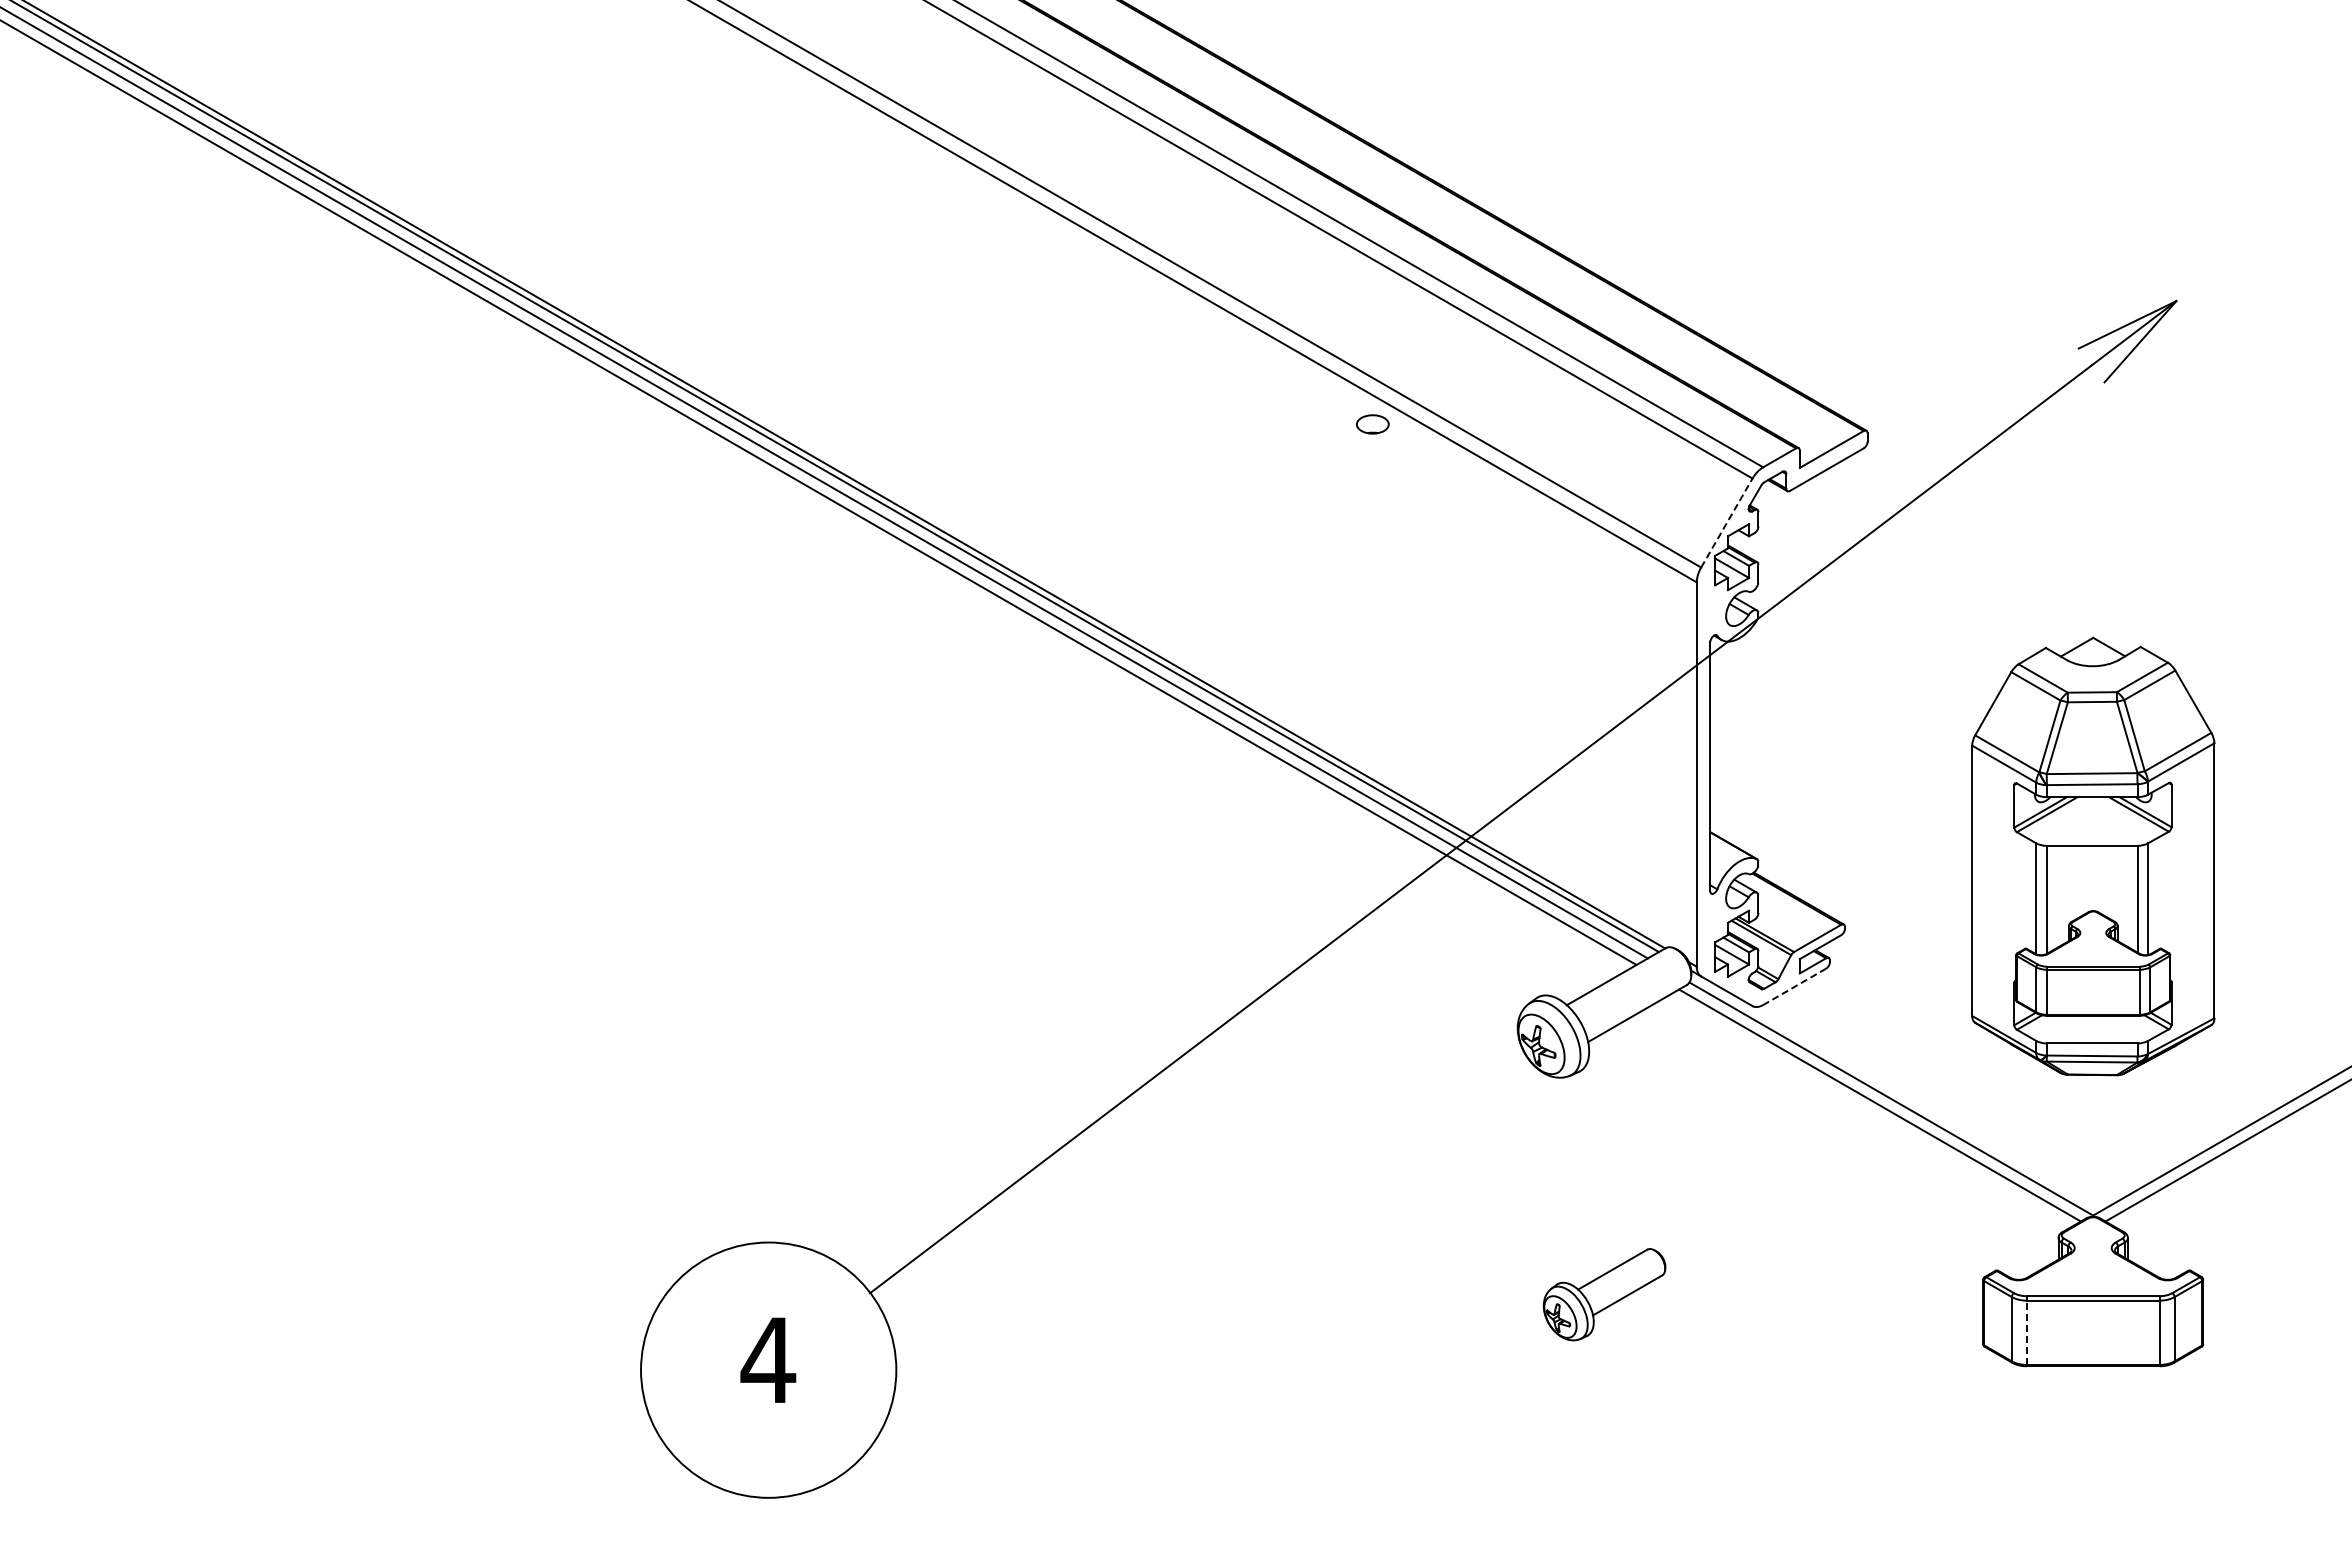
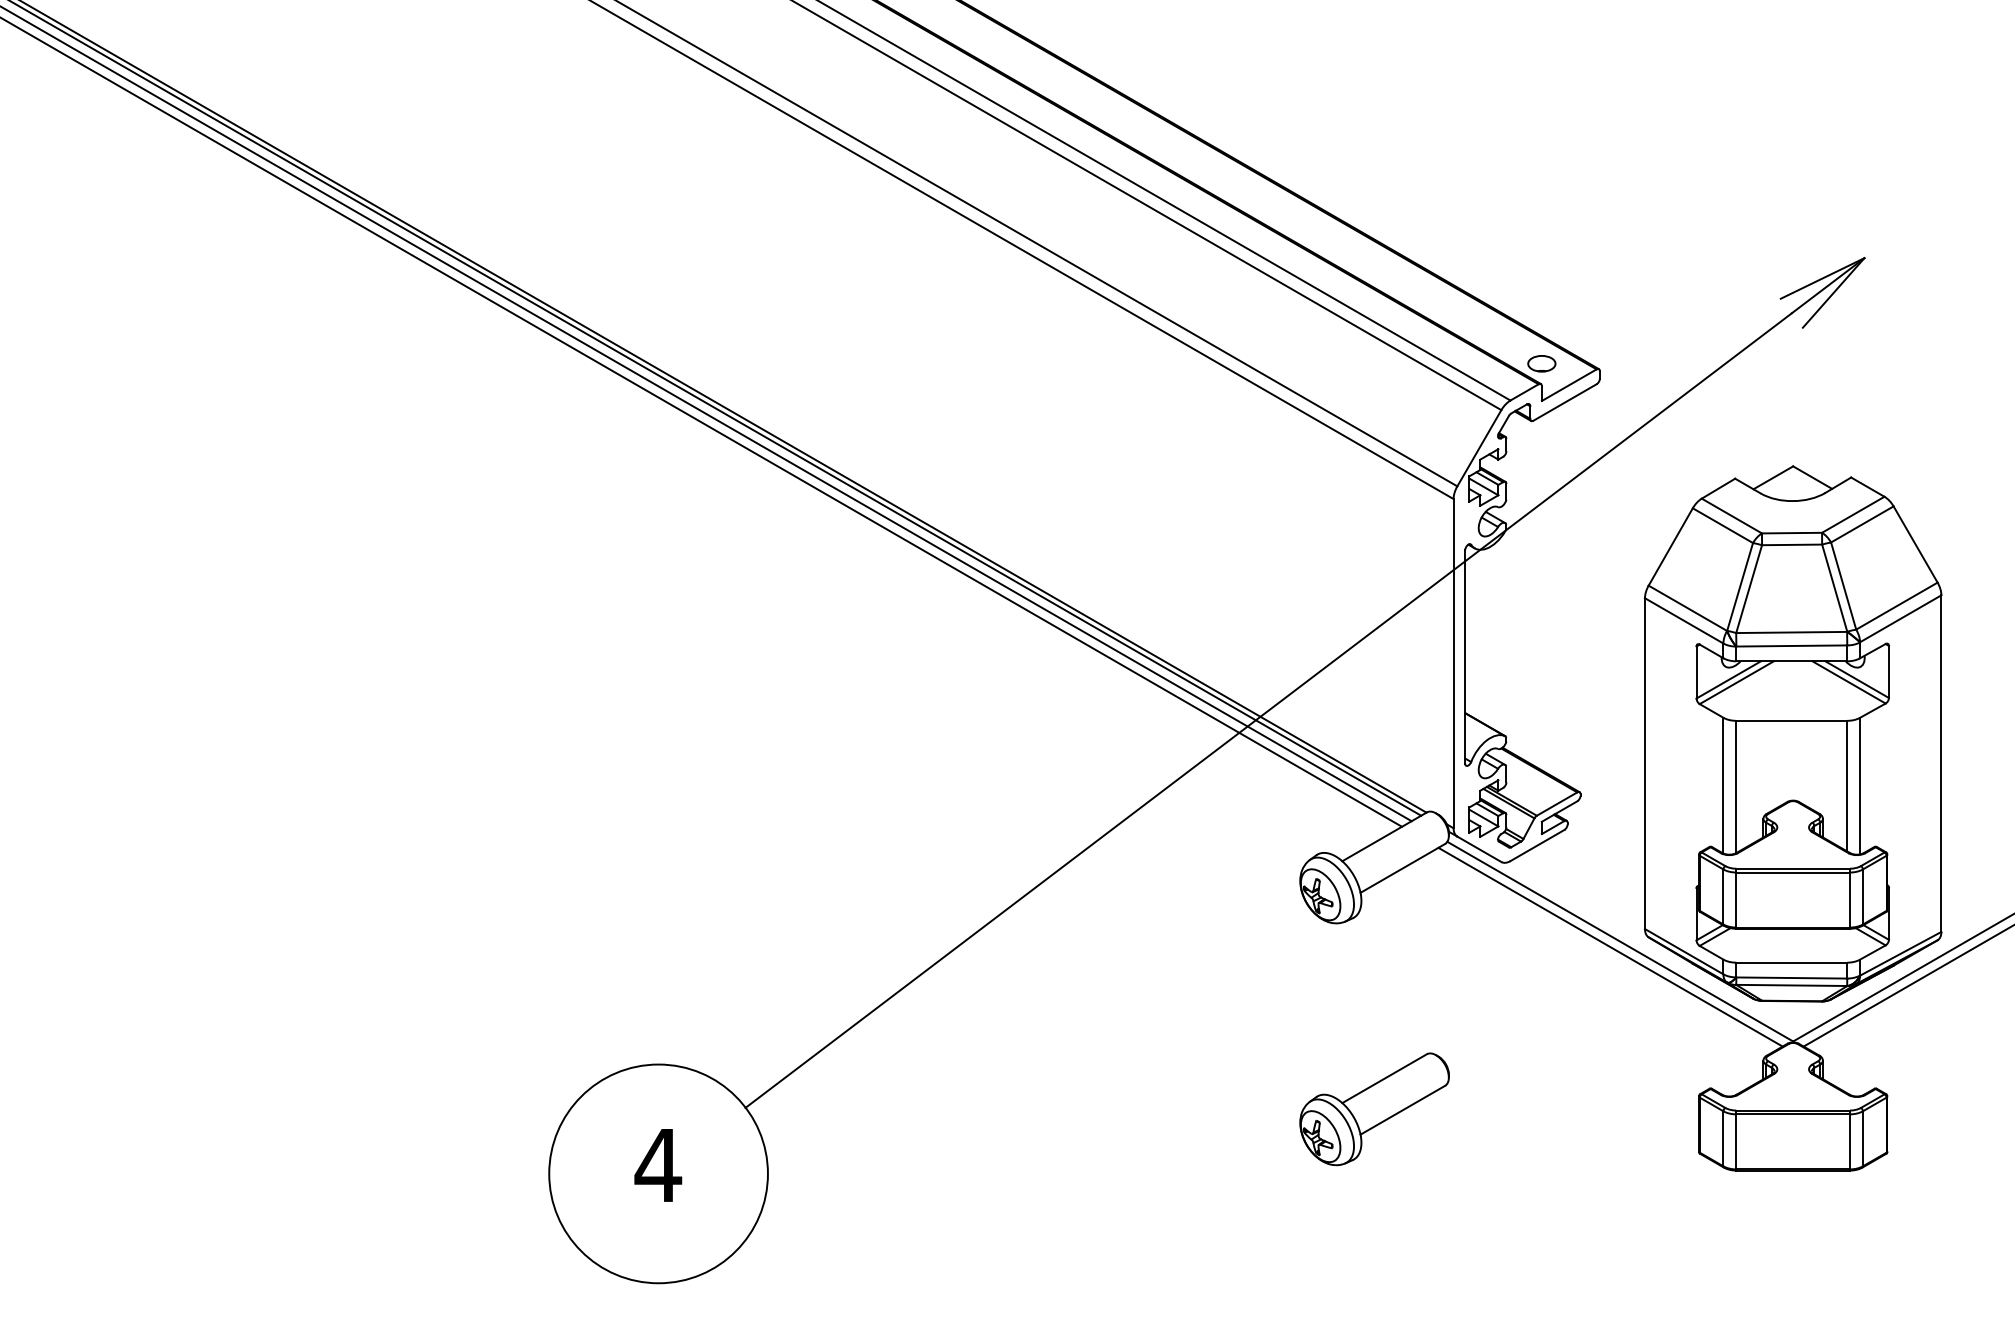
part: (1372, 424) -> (1541, 363), moved
line: (1727, 522) -> (1479, 447), dashed -> solid
part: (2093, 856) -> (1793, 733), size x1.43
line: (1794, 987) -> (1537, 846), dashed -> solid
part: (1604, 1294) -> (1374, 1109), size x1.43
line: (2026, 1332) -> (1736, 1141), dashed -> solid

